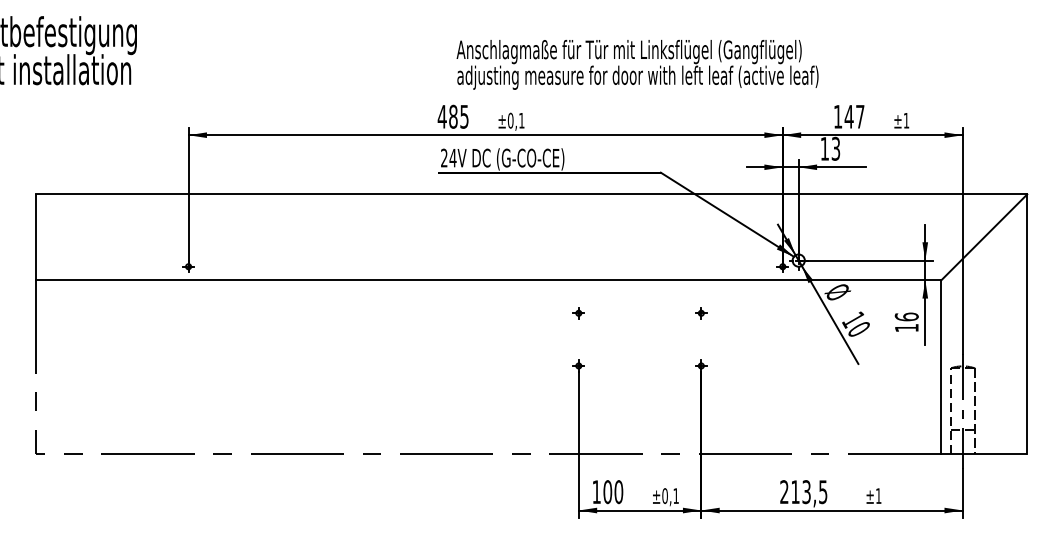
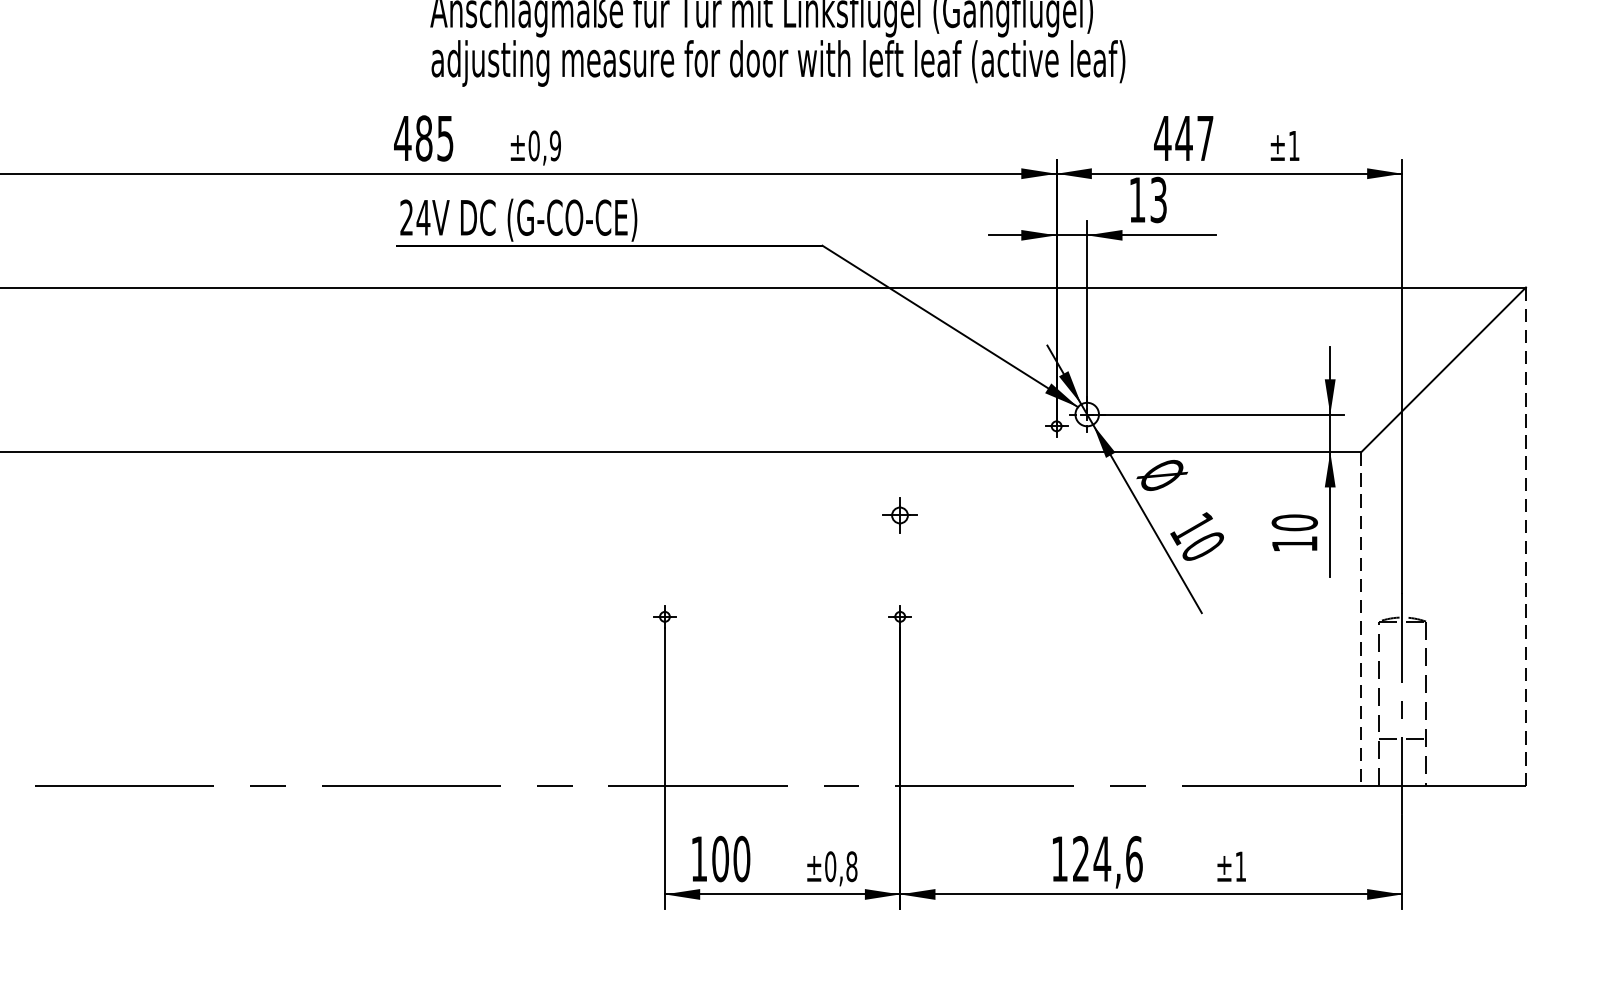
text: (837, 116) -> (1161, 137), 147 -> 447
text: (521, 120) -> (554, 145), ±0,1 -> ±0,9
part: (578, 313) -> (664, 516), removed
part: (701, 313) -> (900, 516), size x1.6
text: (906, 316) -> (1294, 521), 16 -> 10
line: (1027, 324) -> (1526, 537), solid -> dashed
line: (941, 367) -> (1361, 619), solid -> dashed
text: (803, 492) -> (1096, 859), 213,5 -> 124,6
text: (676, 496) -> (852, 867), ±0,1 -> ±0,8

